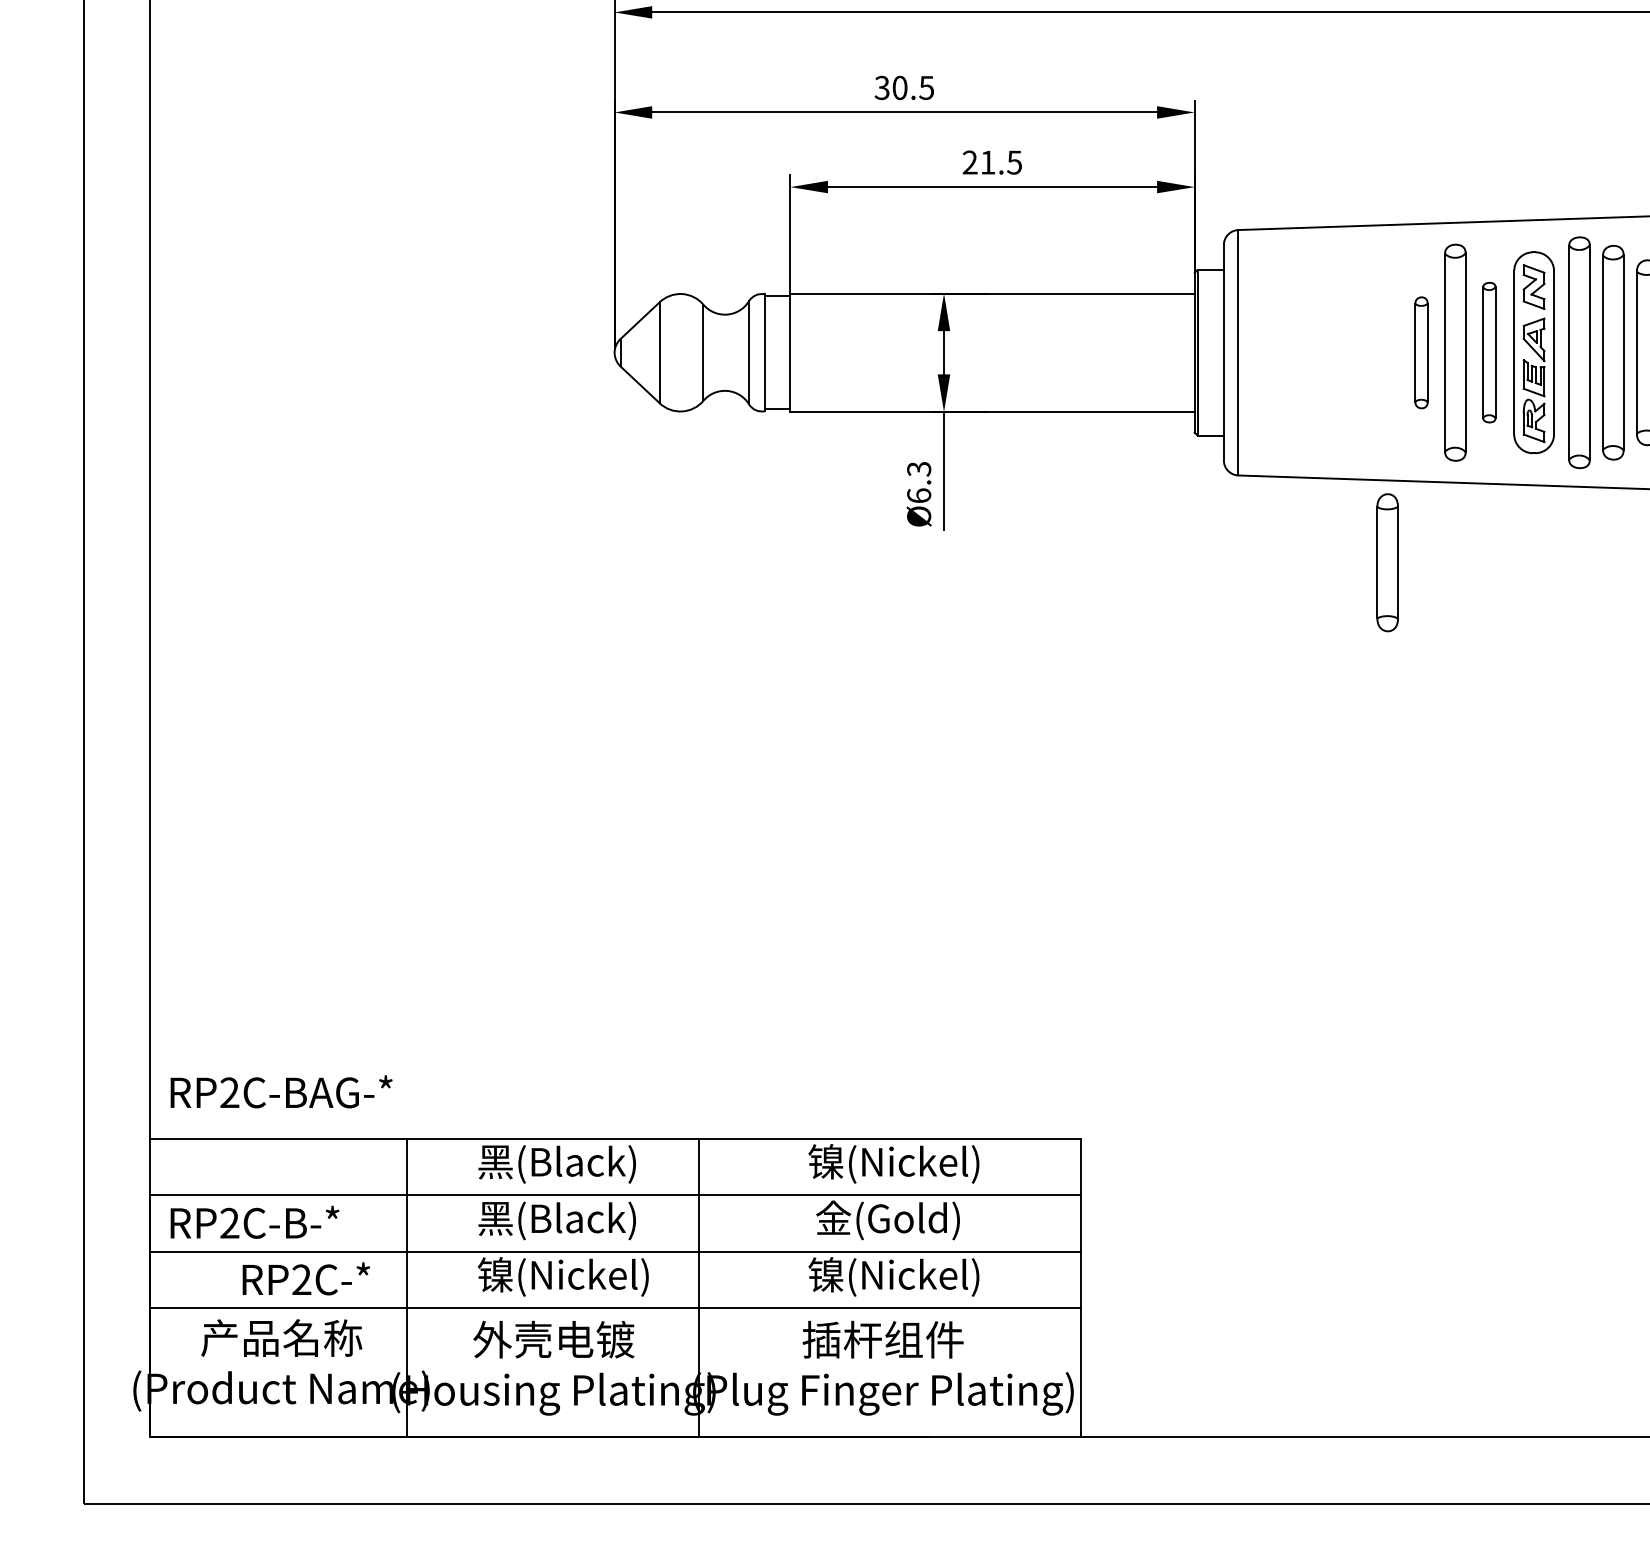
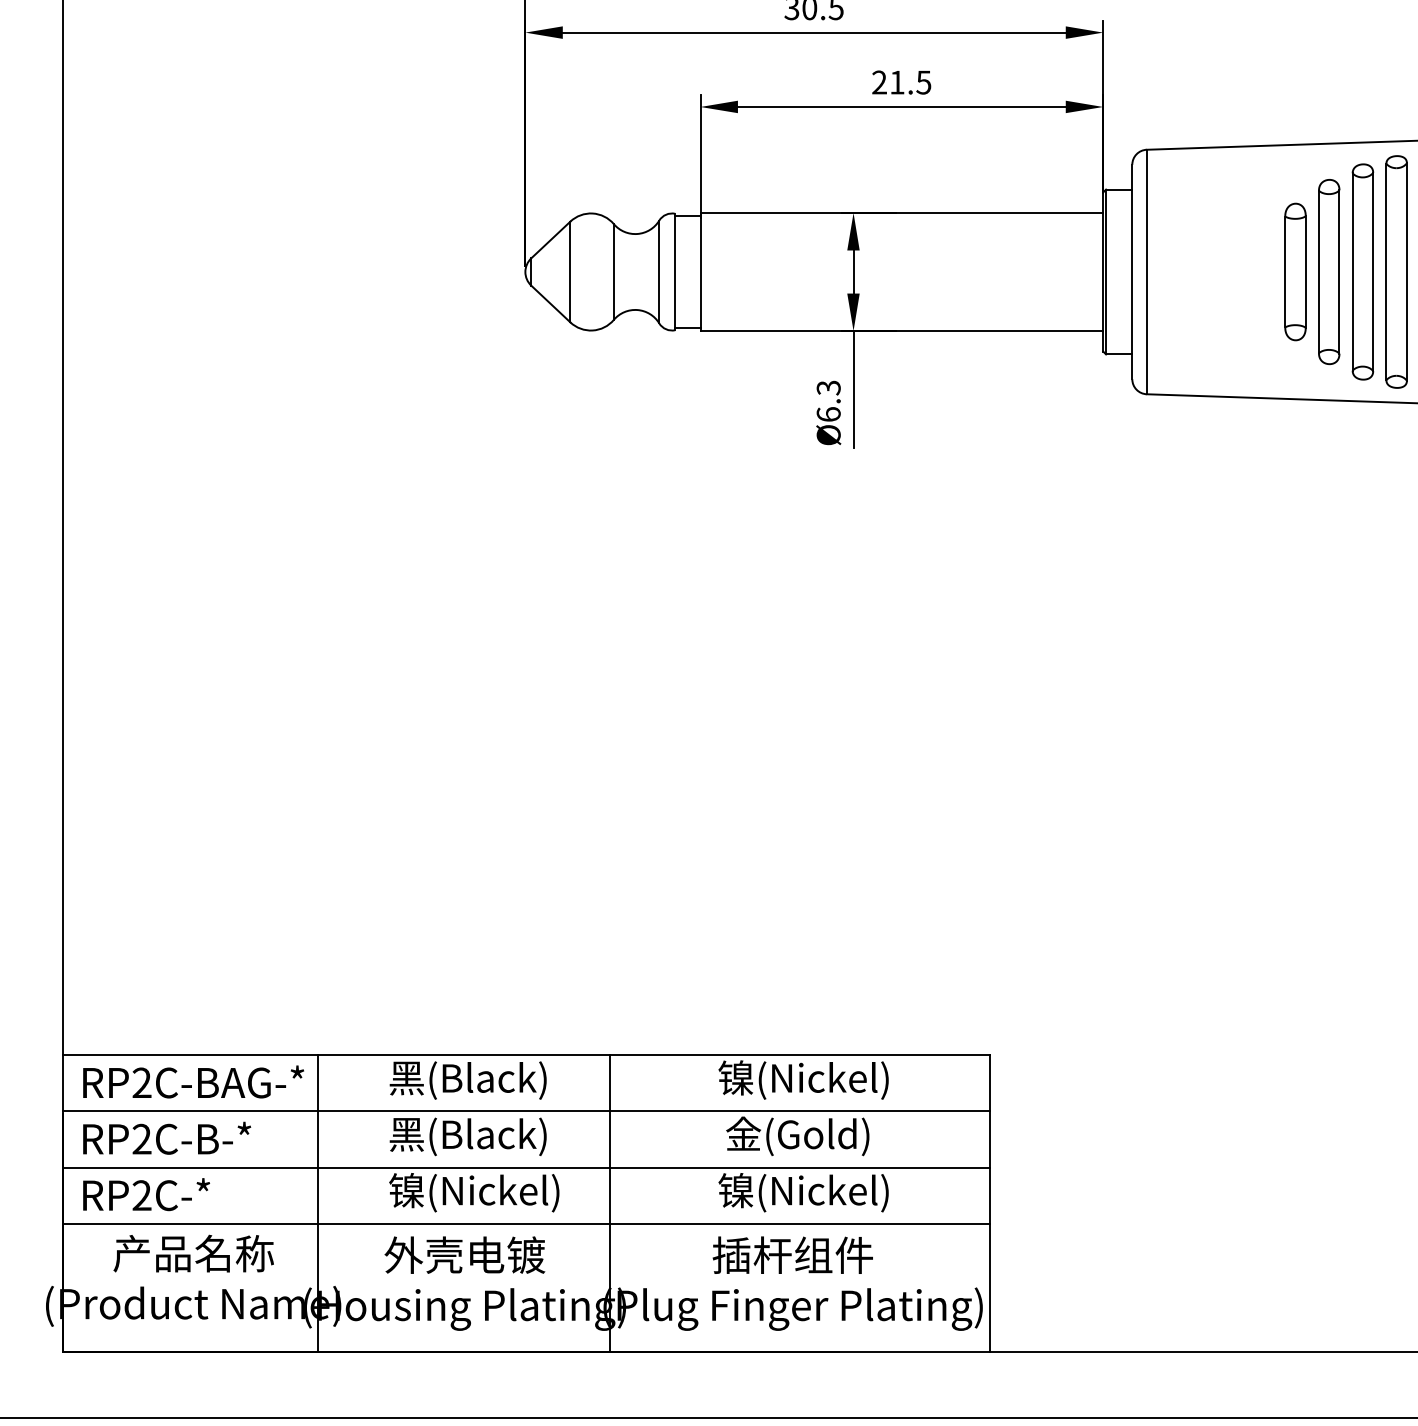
part: (1421, 352) -> (1329, 271), size x1.67
part: (1489, 352) -> (1396, 271), size x1.67
part: (1387, 562) -> (1295, 271), moved
text: (281, 1091) -> (193, 1081), moved
text: (305, 1278) -> (145, 1194), moved

